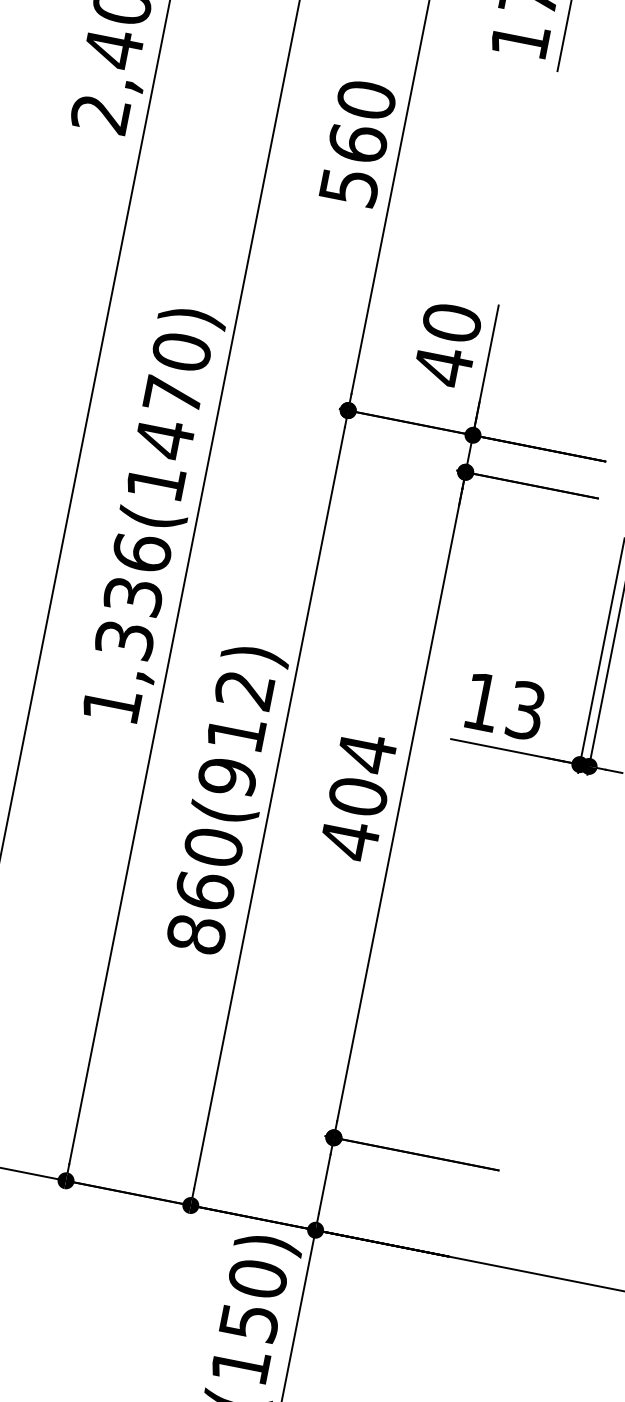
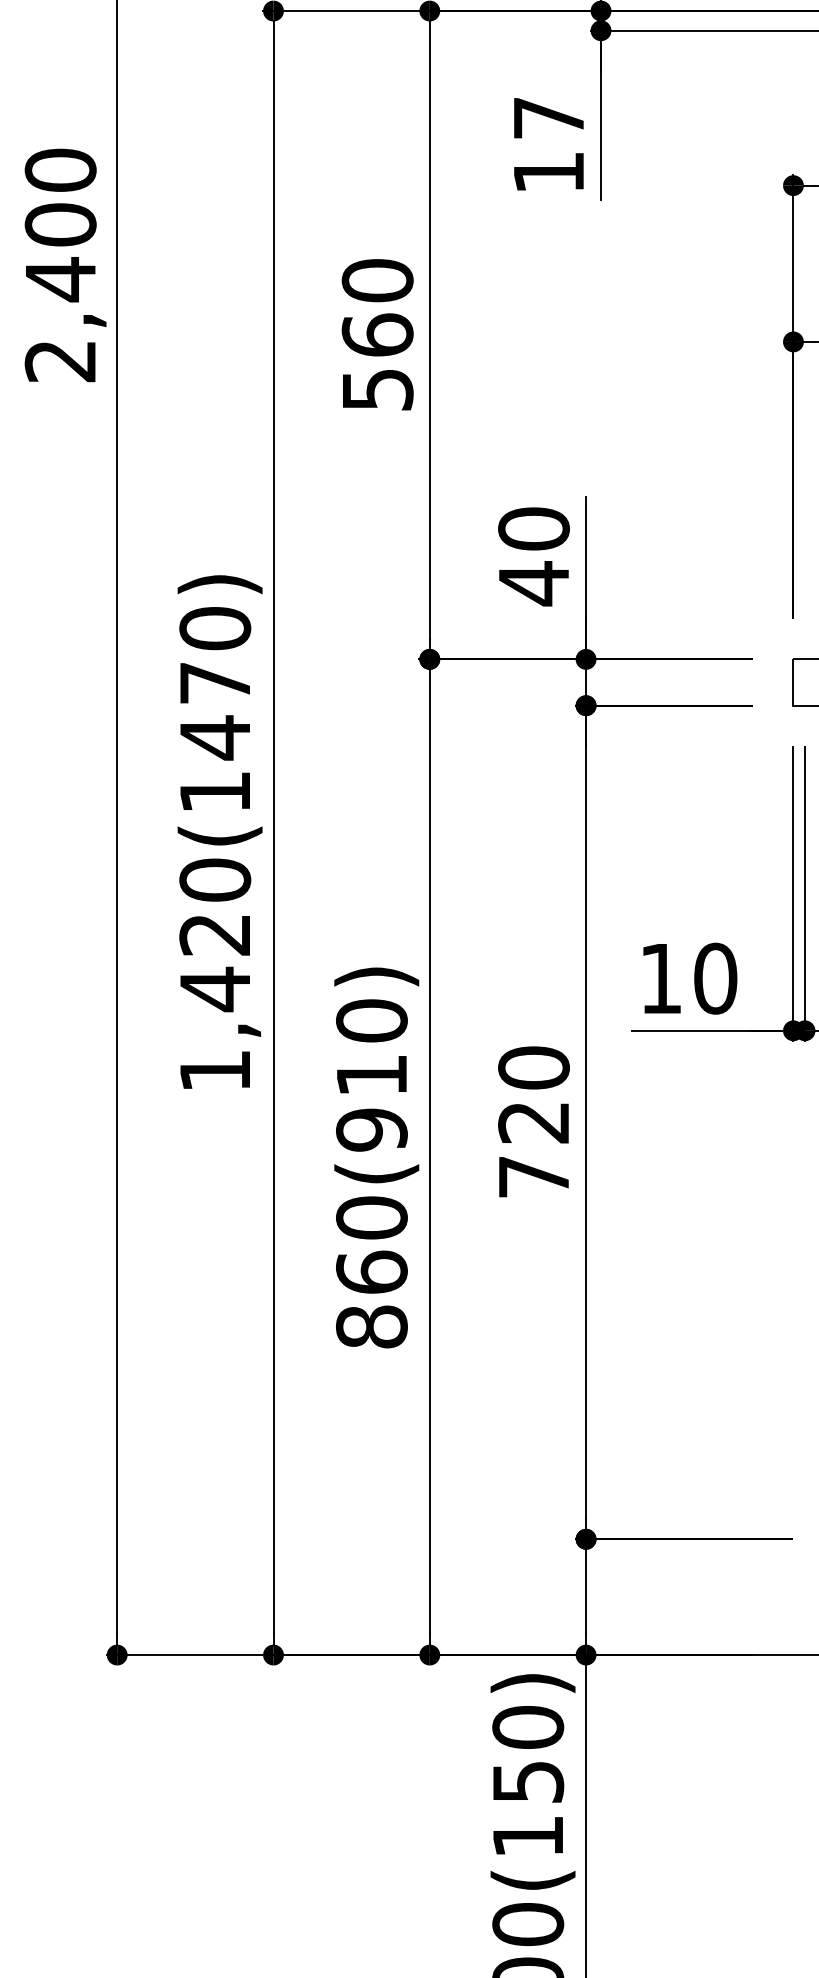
text: (133, 597) -> (215, 935), 1,336(1470) -> 1,420(1470)
text: (244, 689) -> (371, 1020), 860(912) -> 860(910)
text: (525, 710) -> (715, 978), 13 -> 10
text: (357, 796) -> (533, 1122), 404 -> 720

